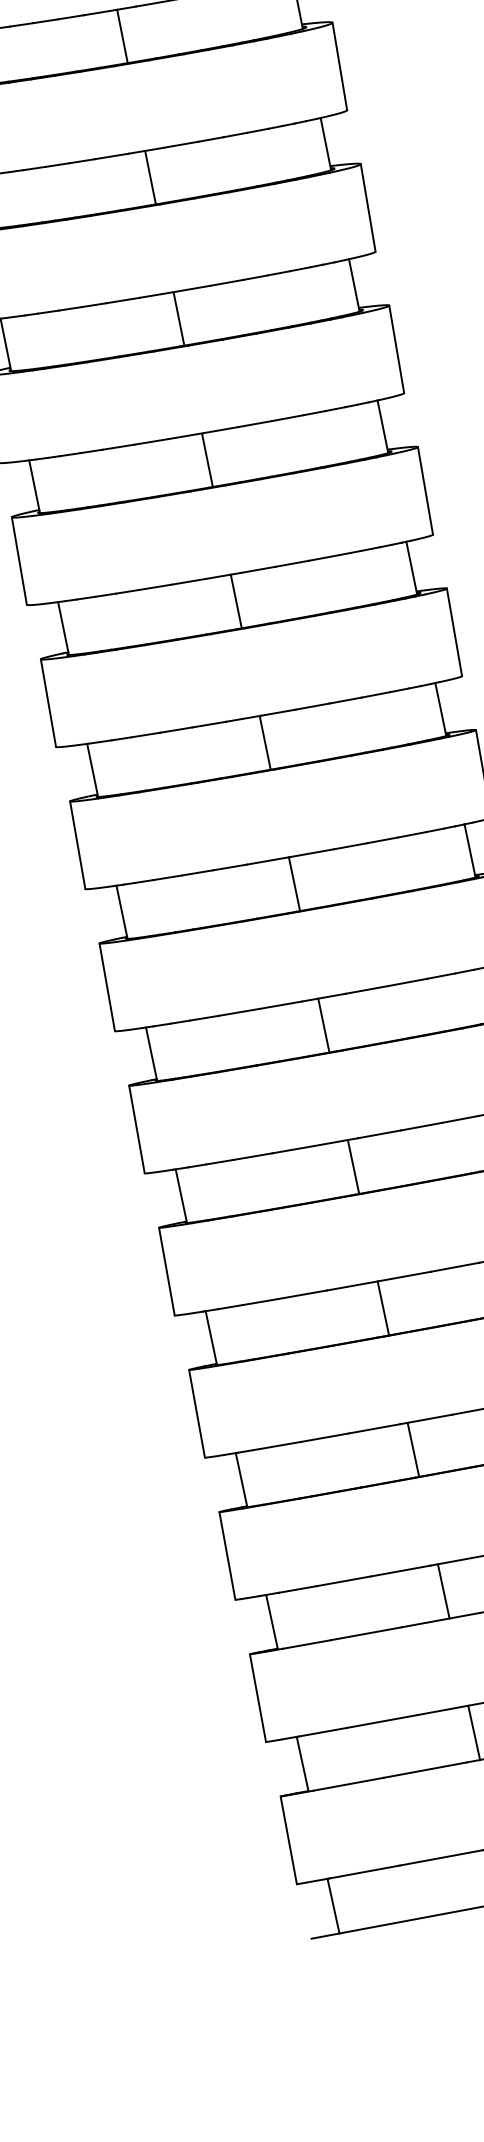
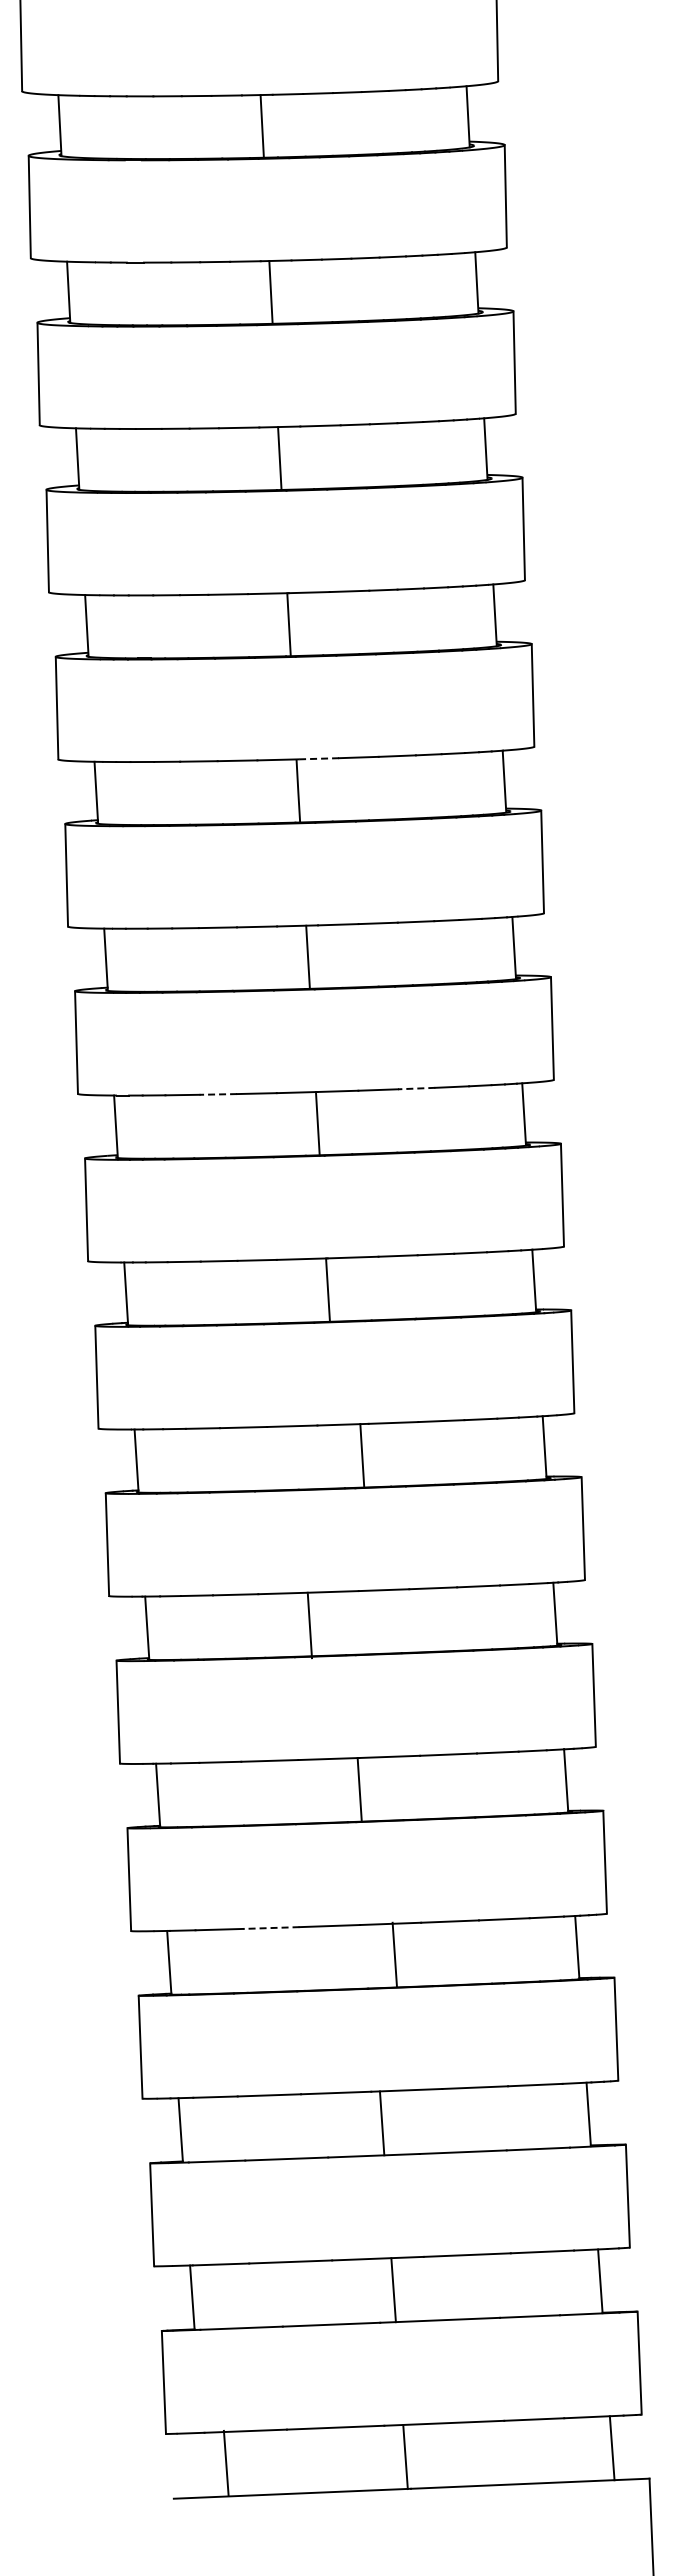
line: (220, 429) -> (318, 758), solid -> dashed
line: (345, 700) -> (416, 1088), solid -> dashed
line: (176, 730) -> (218, 1094), solid -> dashed
line: (324, 1025) -> (362, 1455), moved
line: (353, 1167) -> (309, 1626), moved
line: (324, 1438) -> (271, 1928), solid -> dashed
line: (413, 1449) -> (394, 1954), moved
line: (332, 1905) -> (225, 2462), moved

